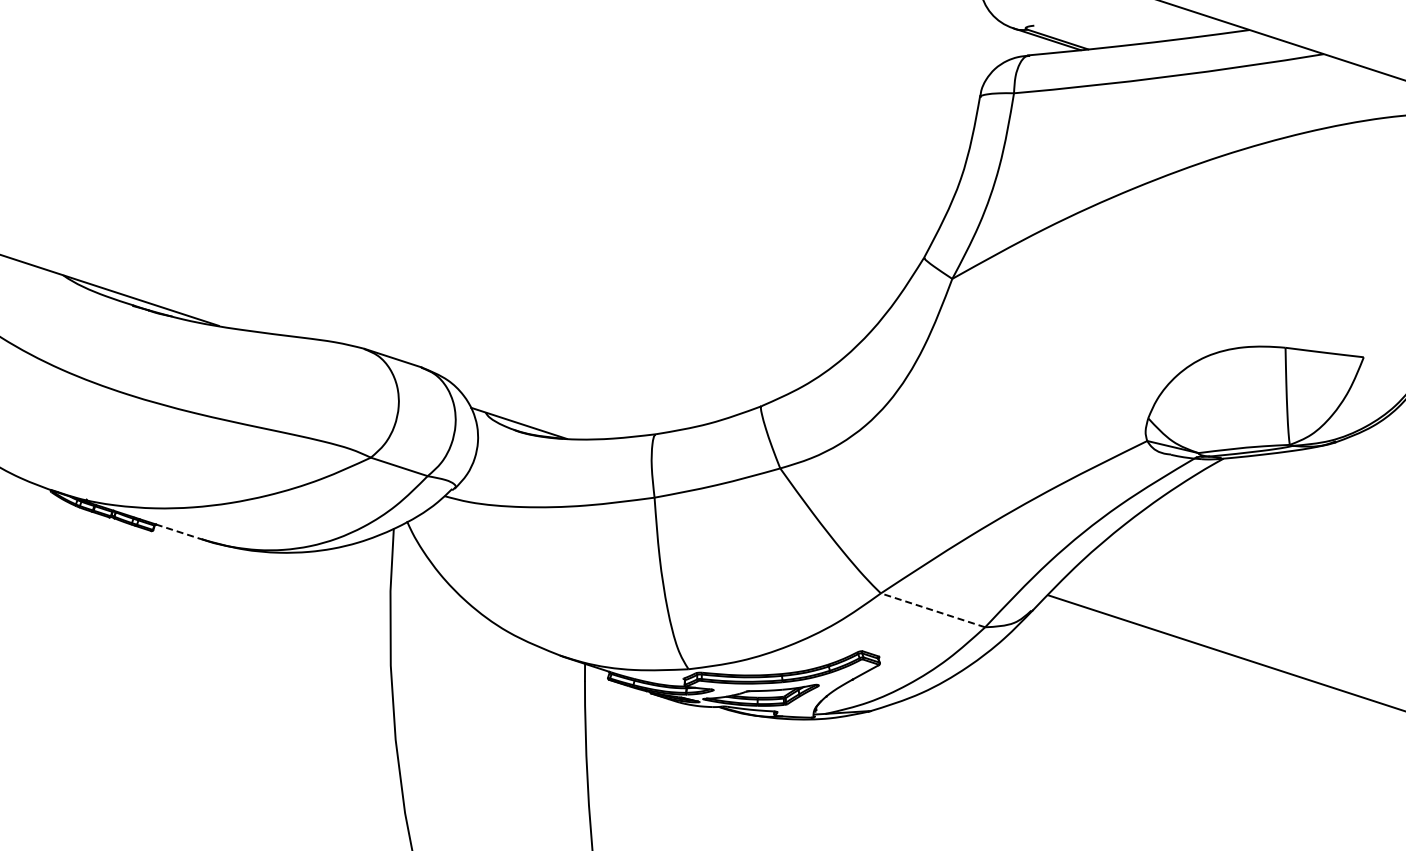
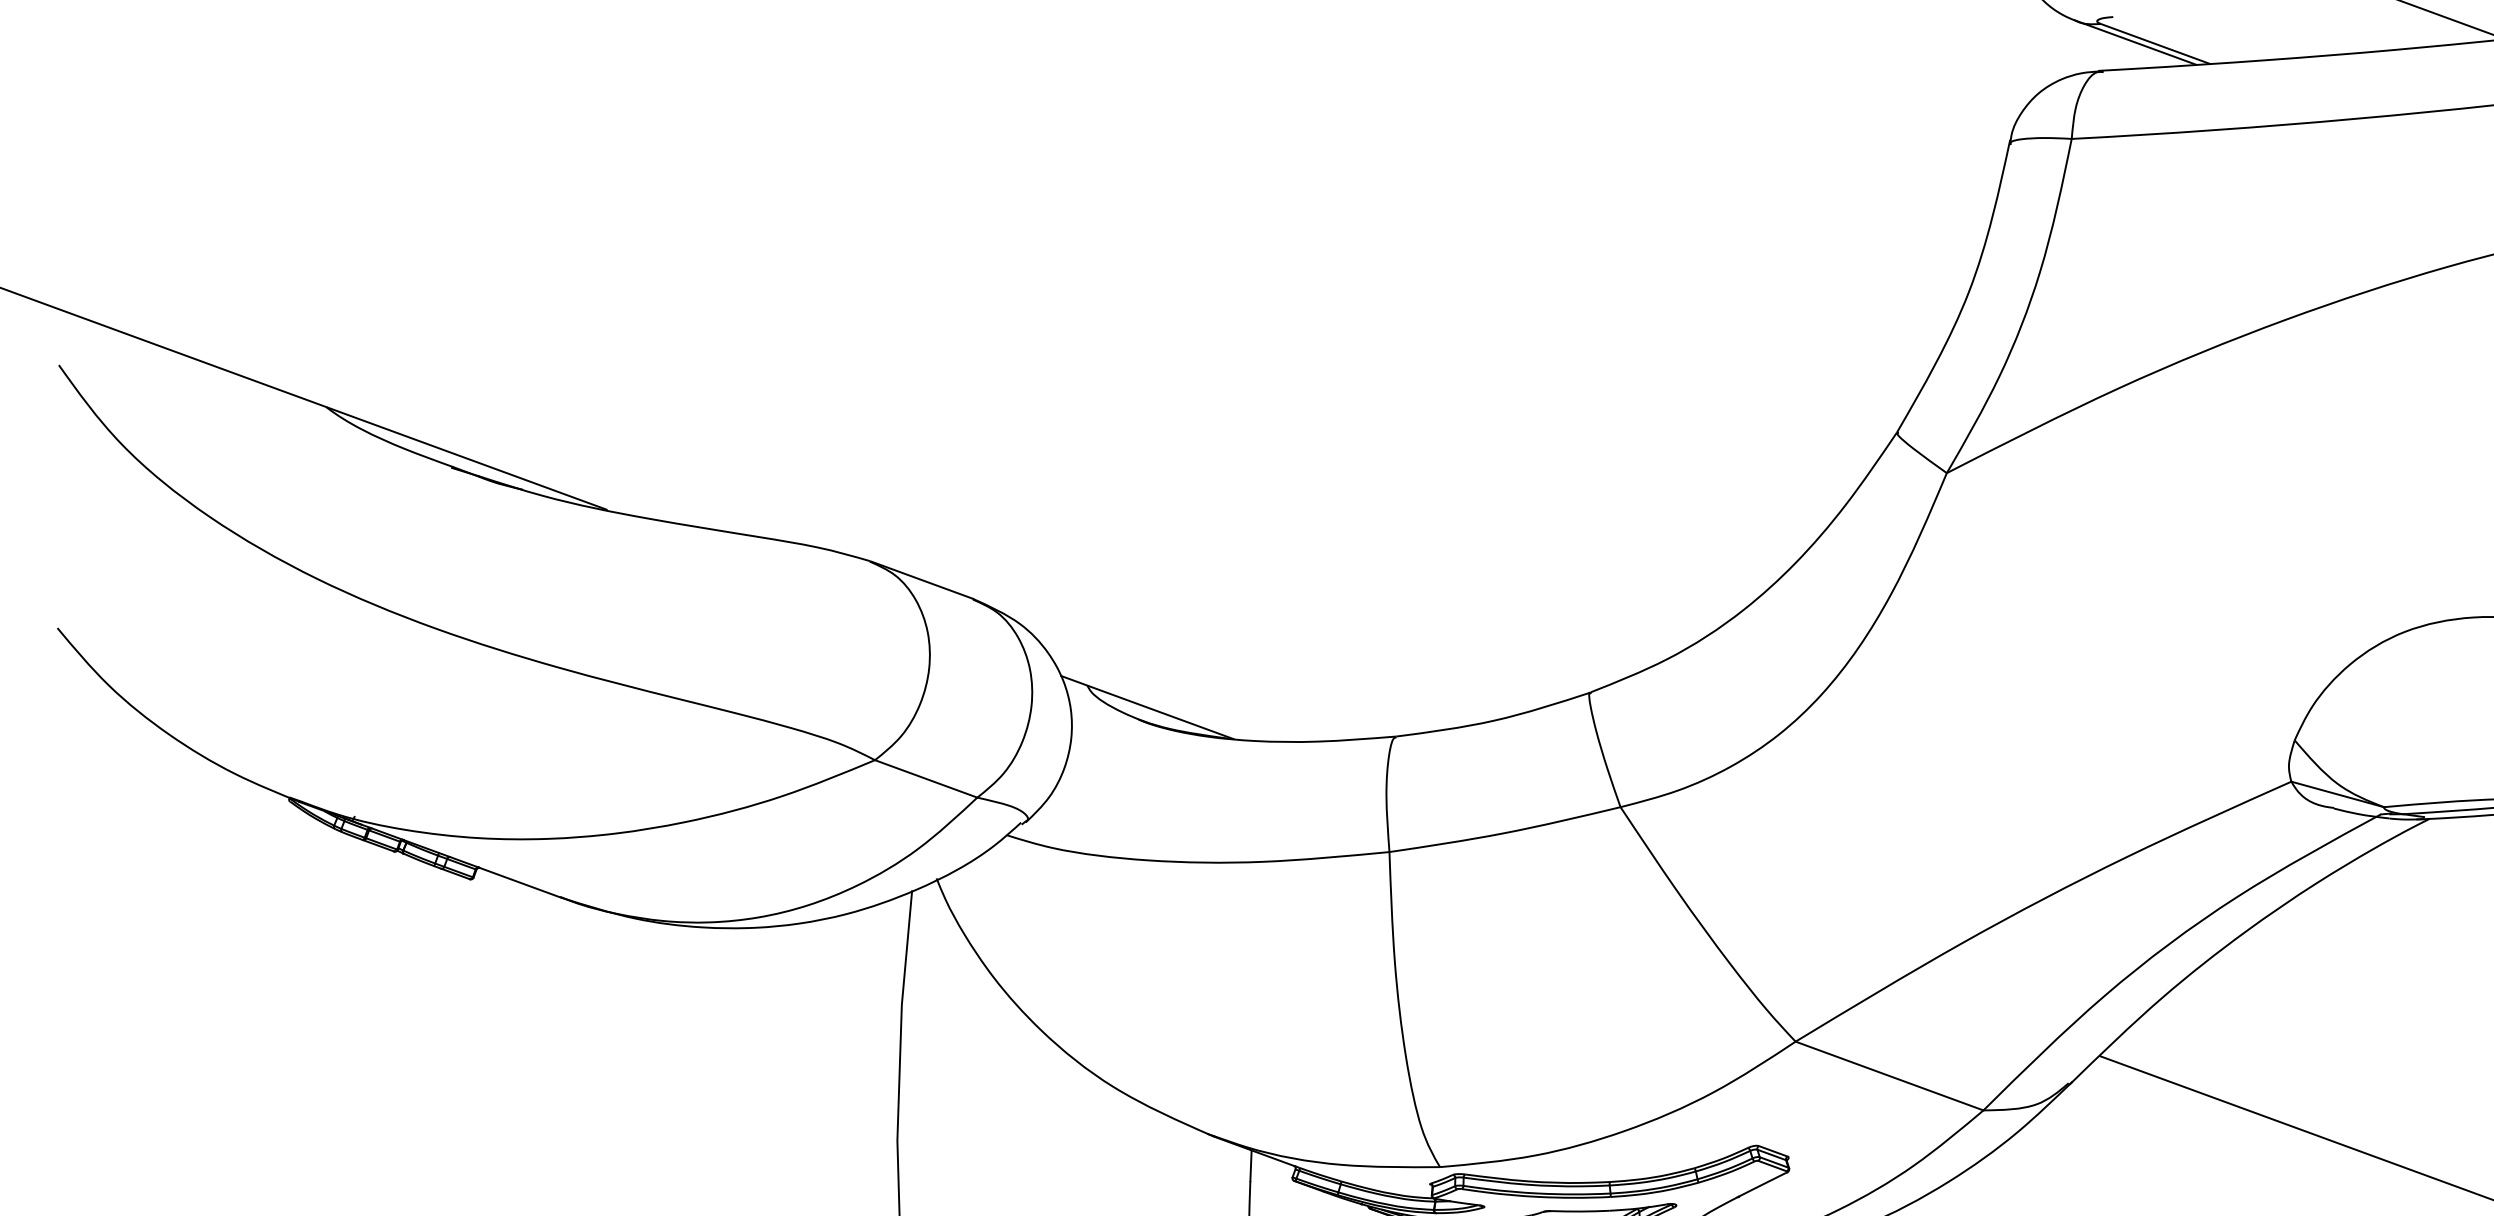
line: (178, 531) -> (519, 881), dashed -> solid
line: (933, 610) -> (1890, 1076), dashed -> solid

